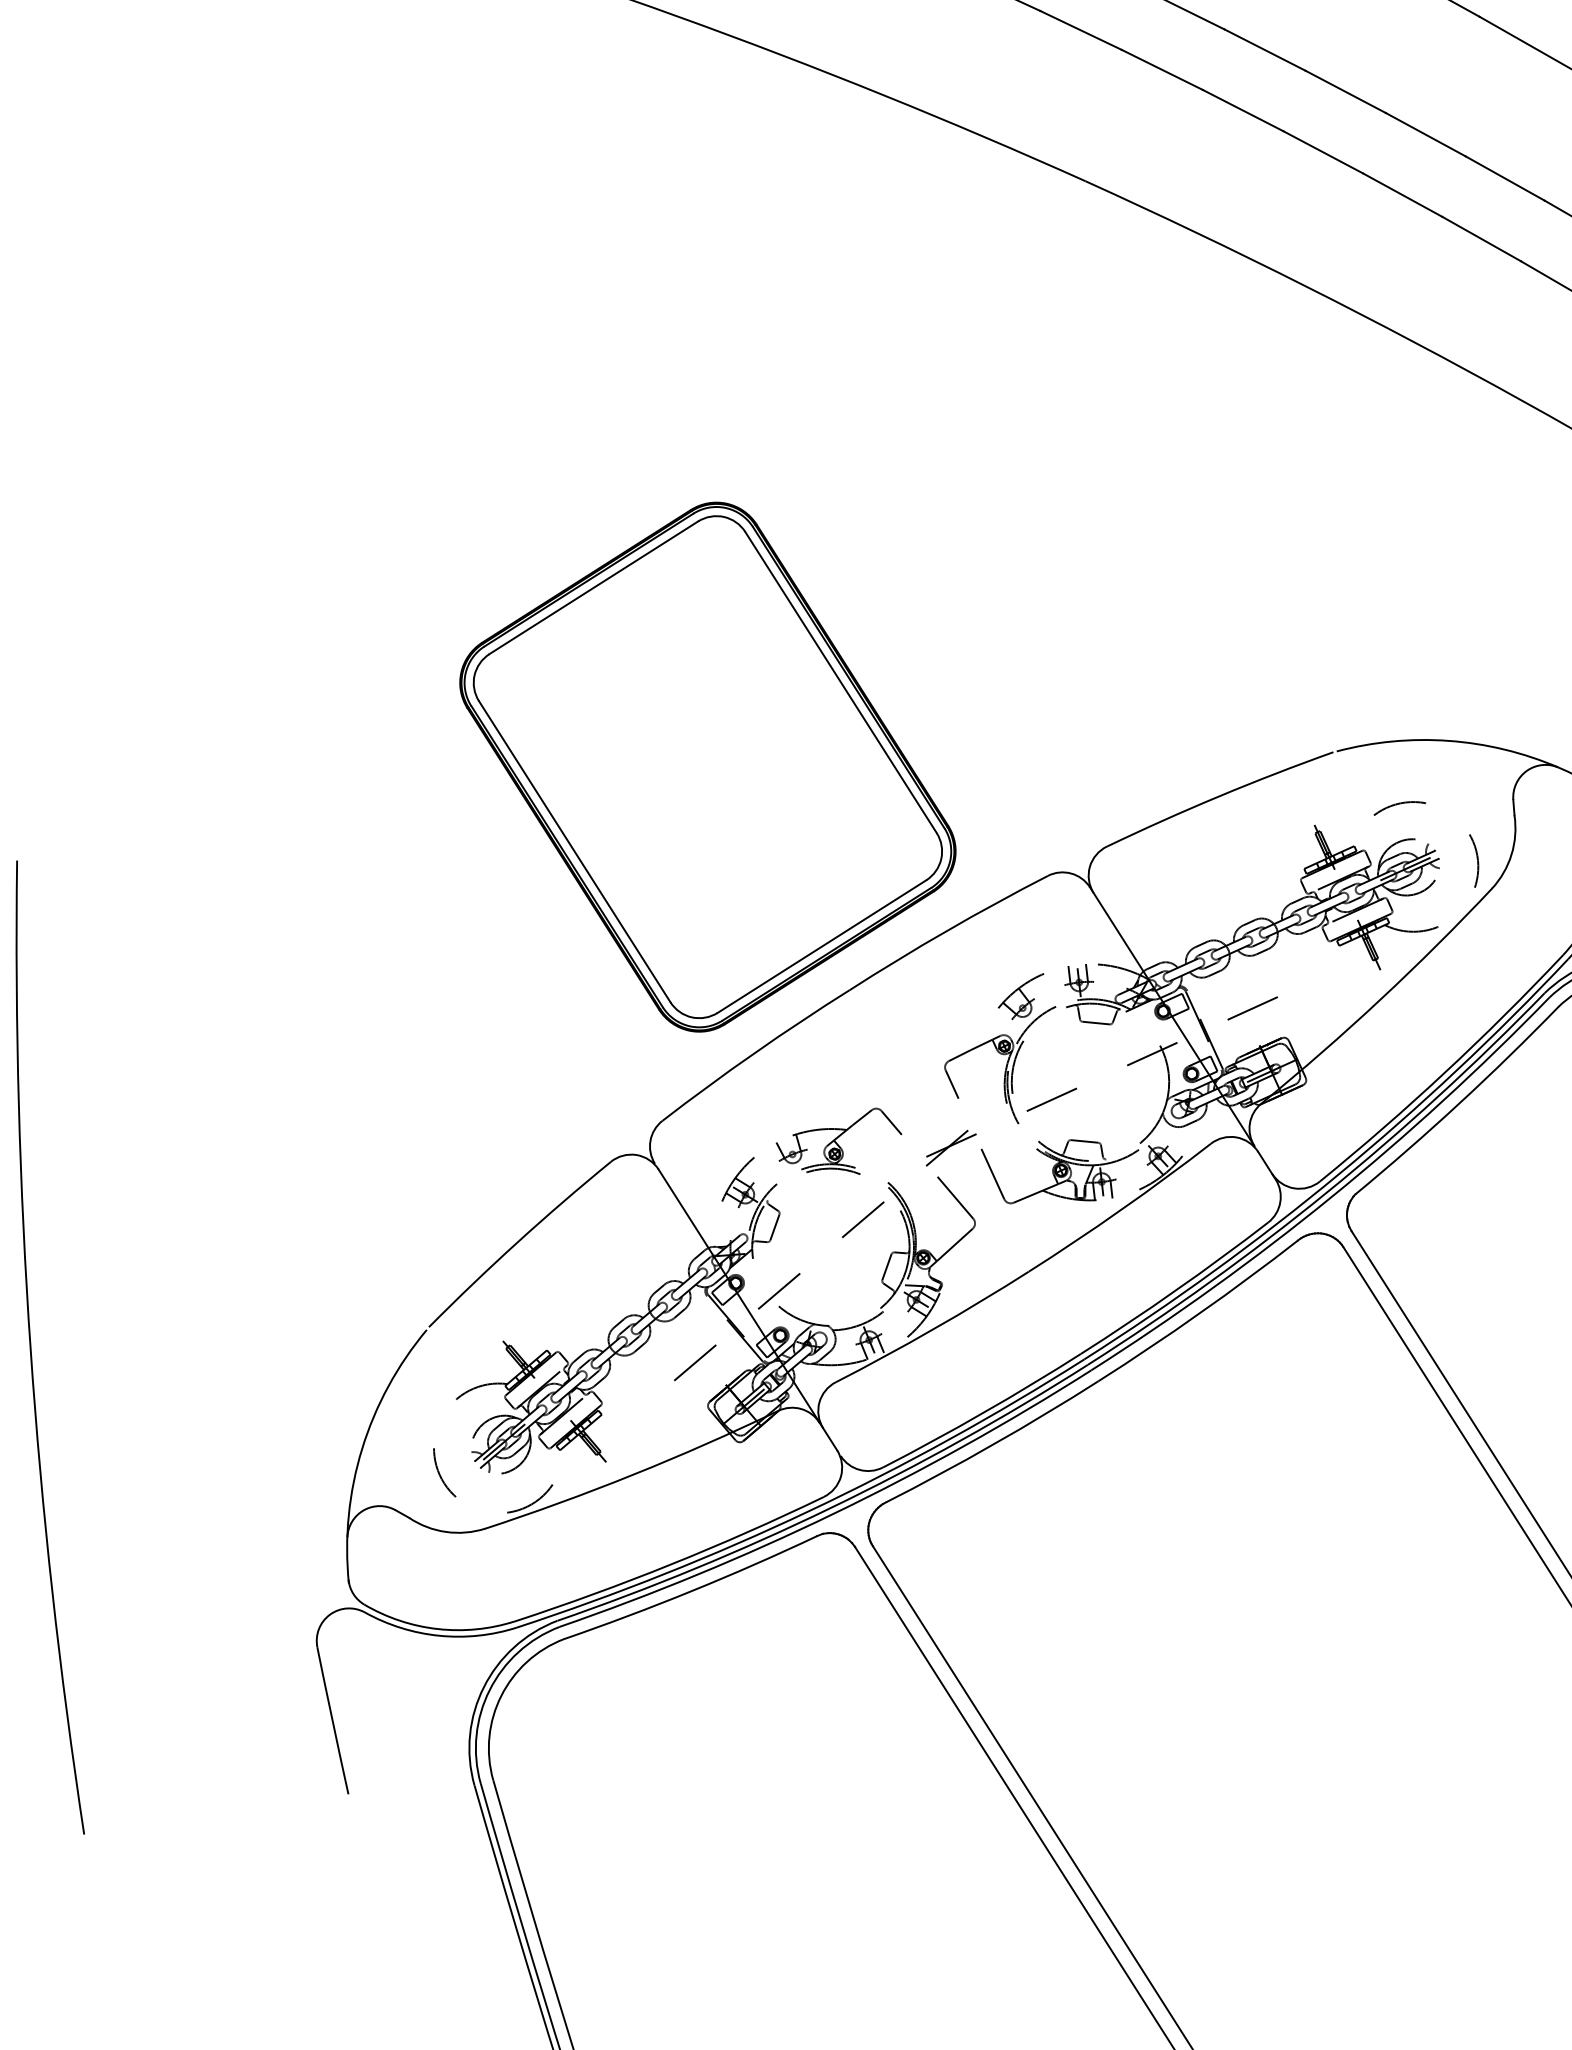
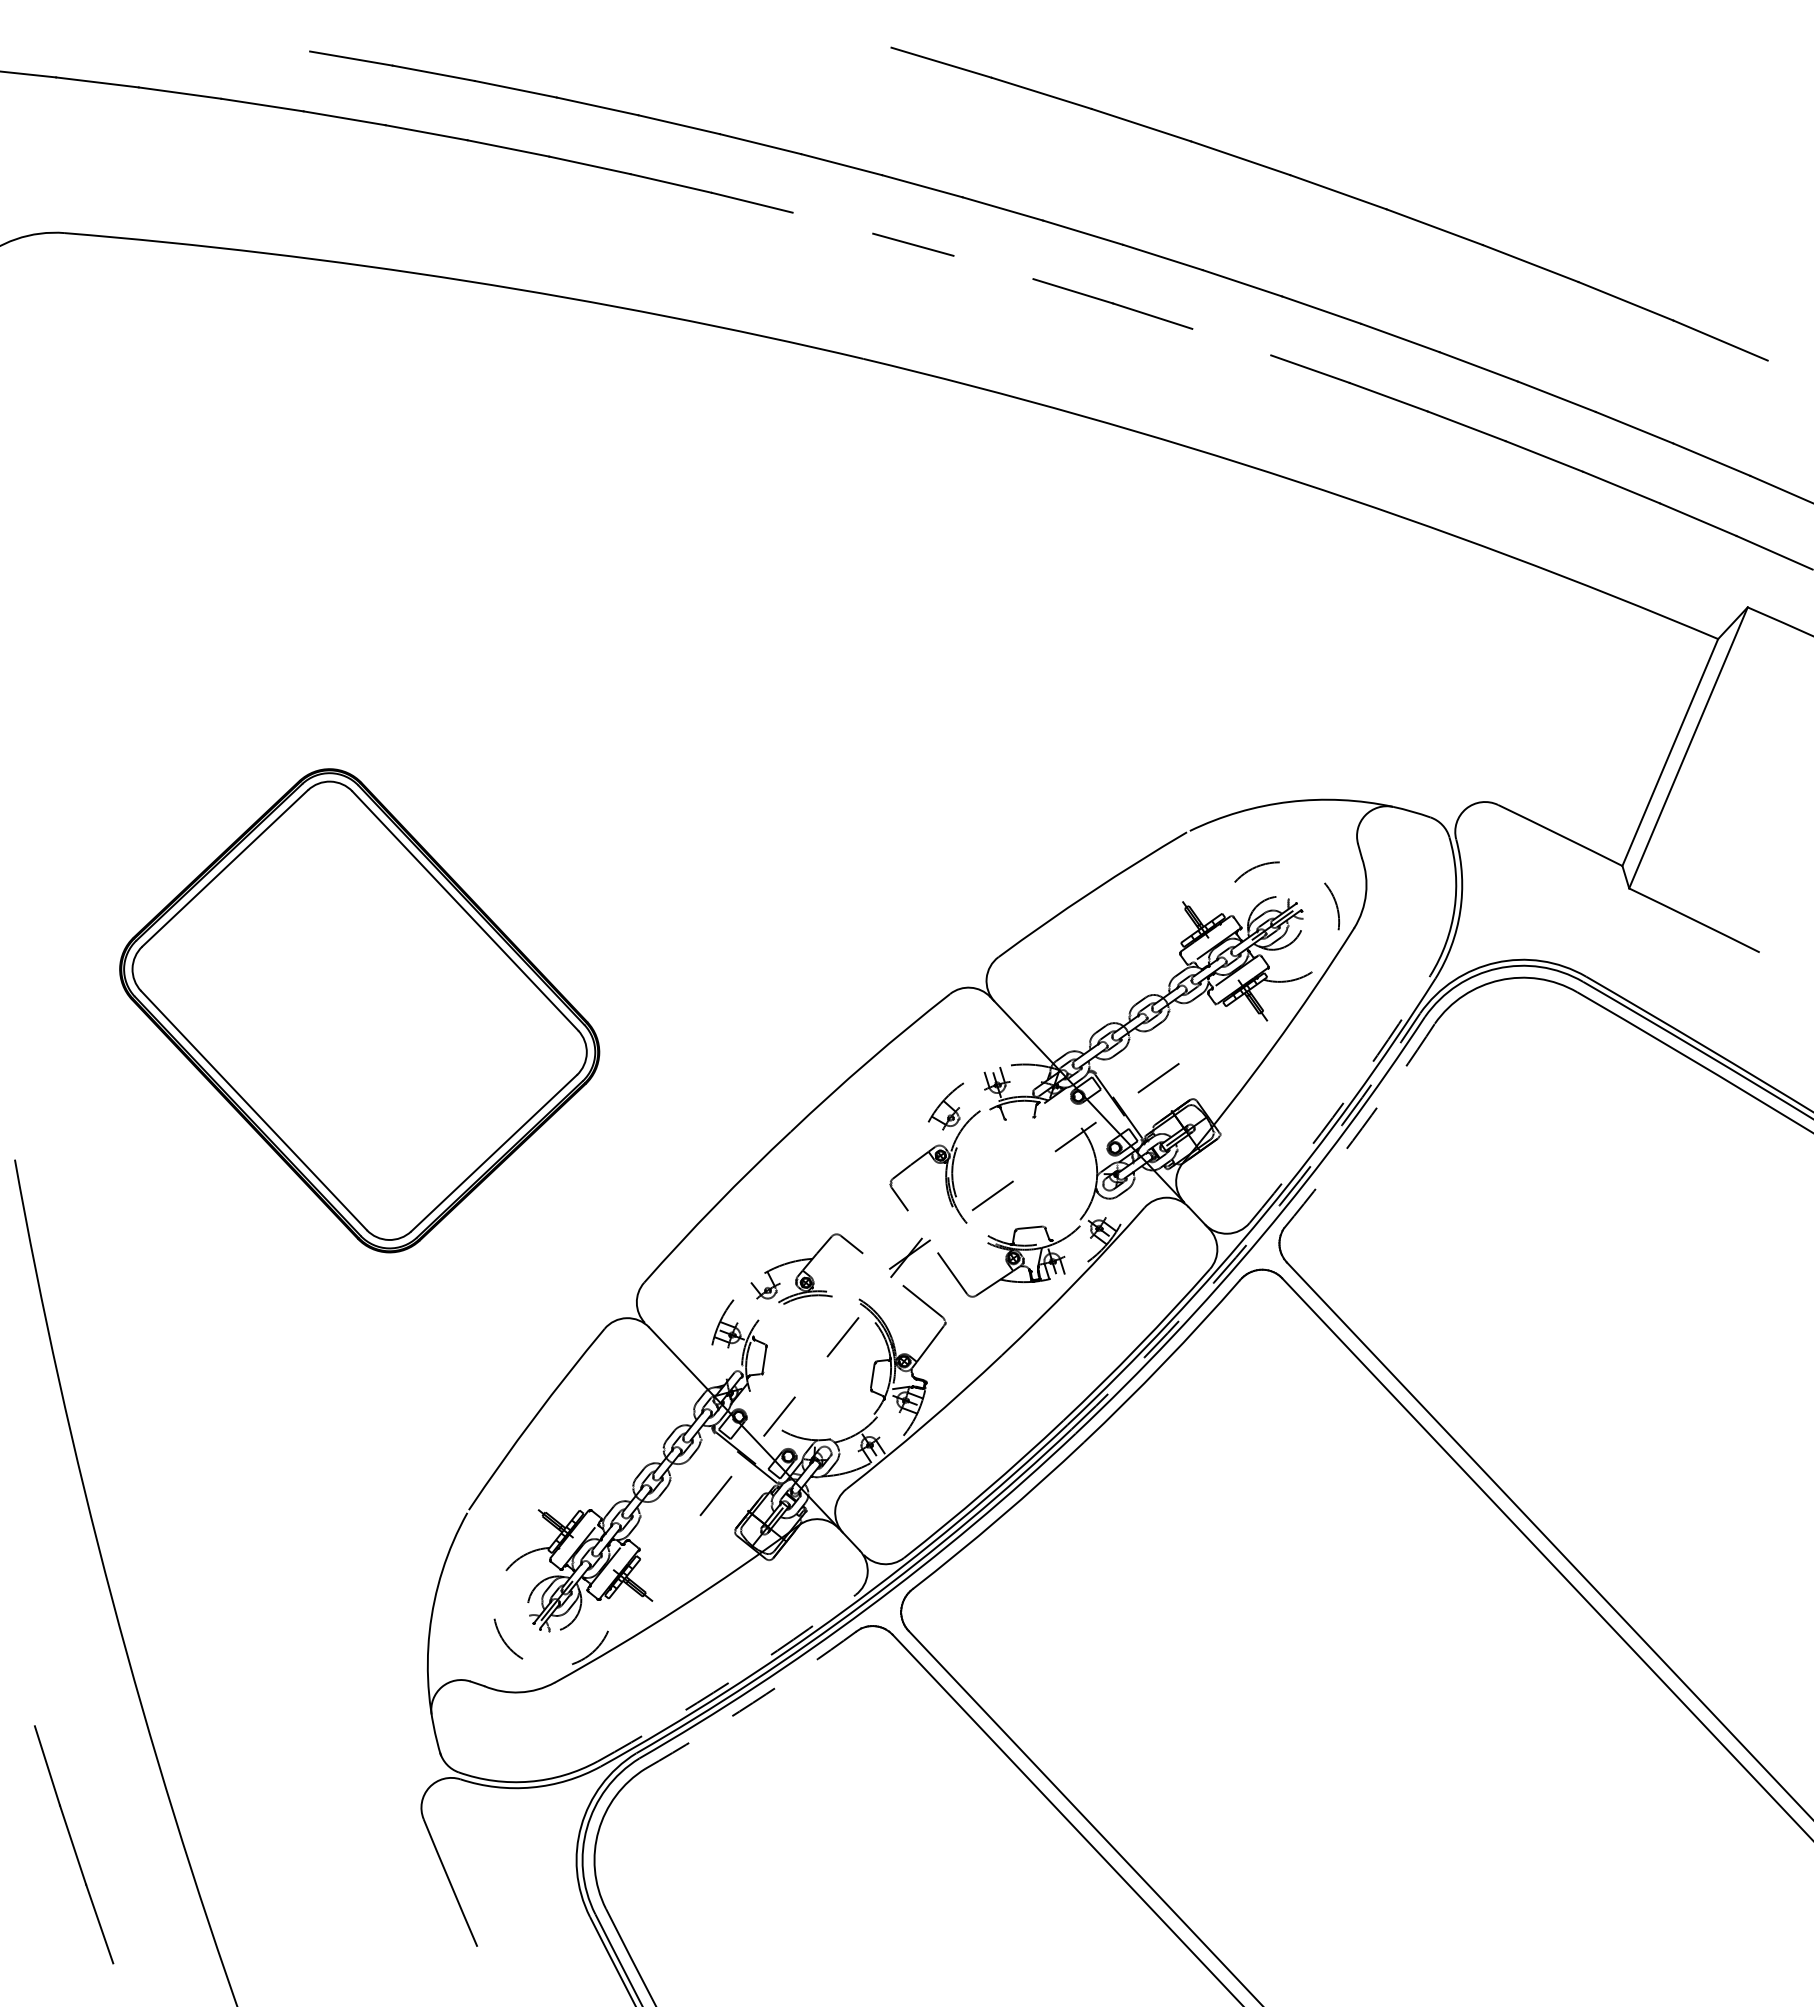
line: (1080, 29) -> (832, 222), removed
line: (1243, 110) -> (993, 267), removed
line: (1481, 238) -> (1231, 341), removed
part: (707, 766) -> (359, 1010), moved
line: (1096, 1022) -> (1019, 1118), removed
arc: (1445, 1072) -> (1344, 1102), solid -> dashed
arc: (1459, 1103) -> (1362, 1128), solid -> dashed
arc: (1327, 1192) -> (1258, 1231), solid -> dashed
arc: (671, 1564) -> (729, 1682), solid -> dashed
arc: (691, 1590) -> (752, 1702), solid -> dashed

